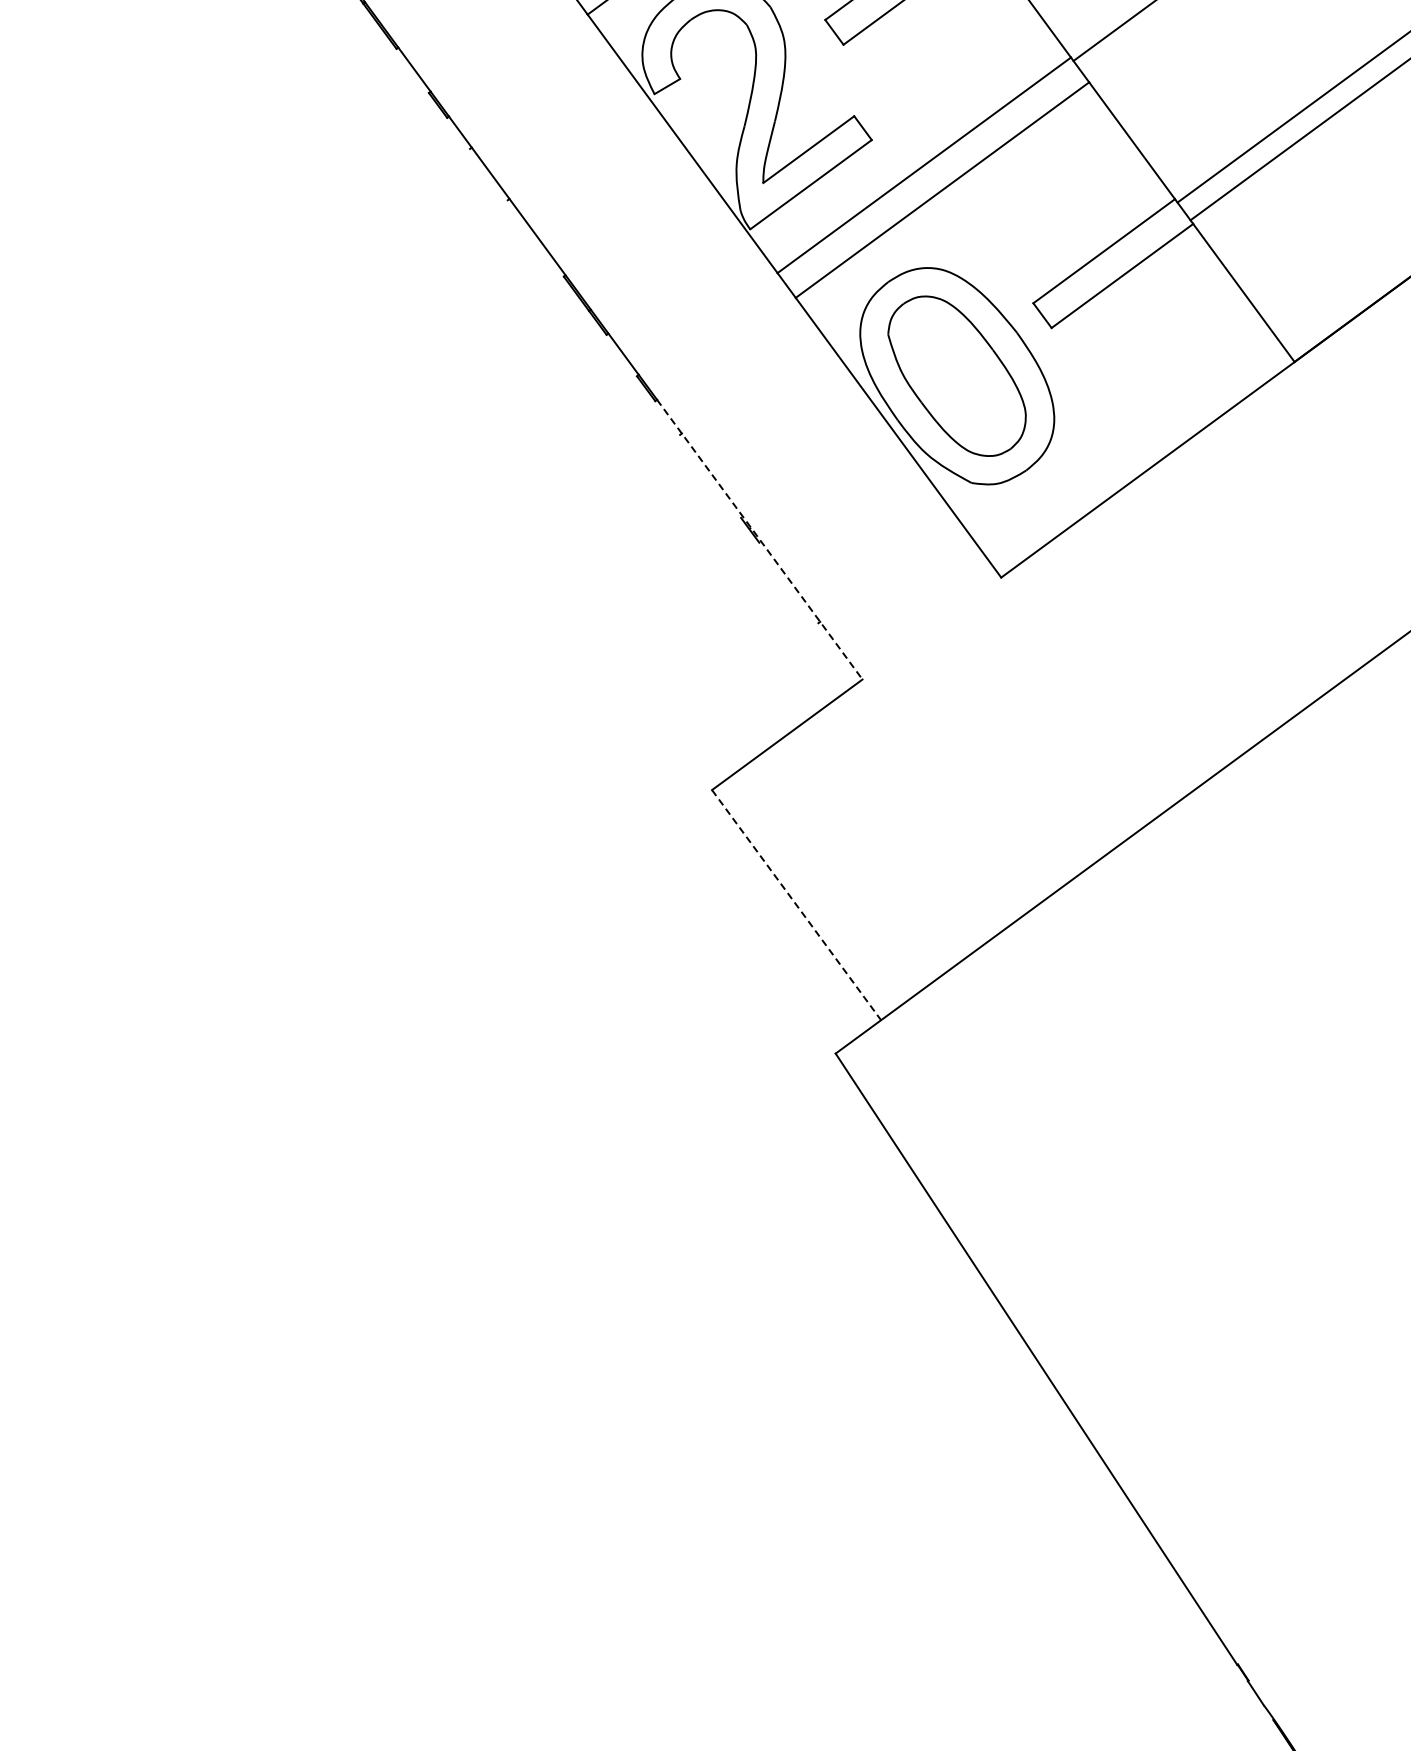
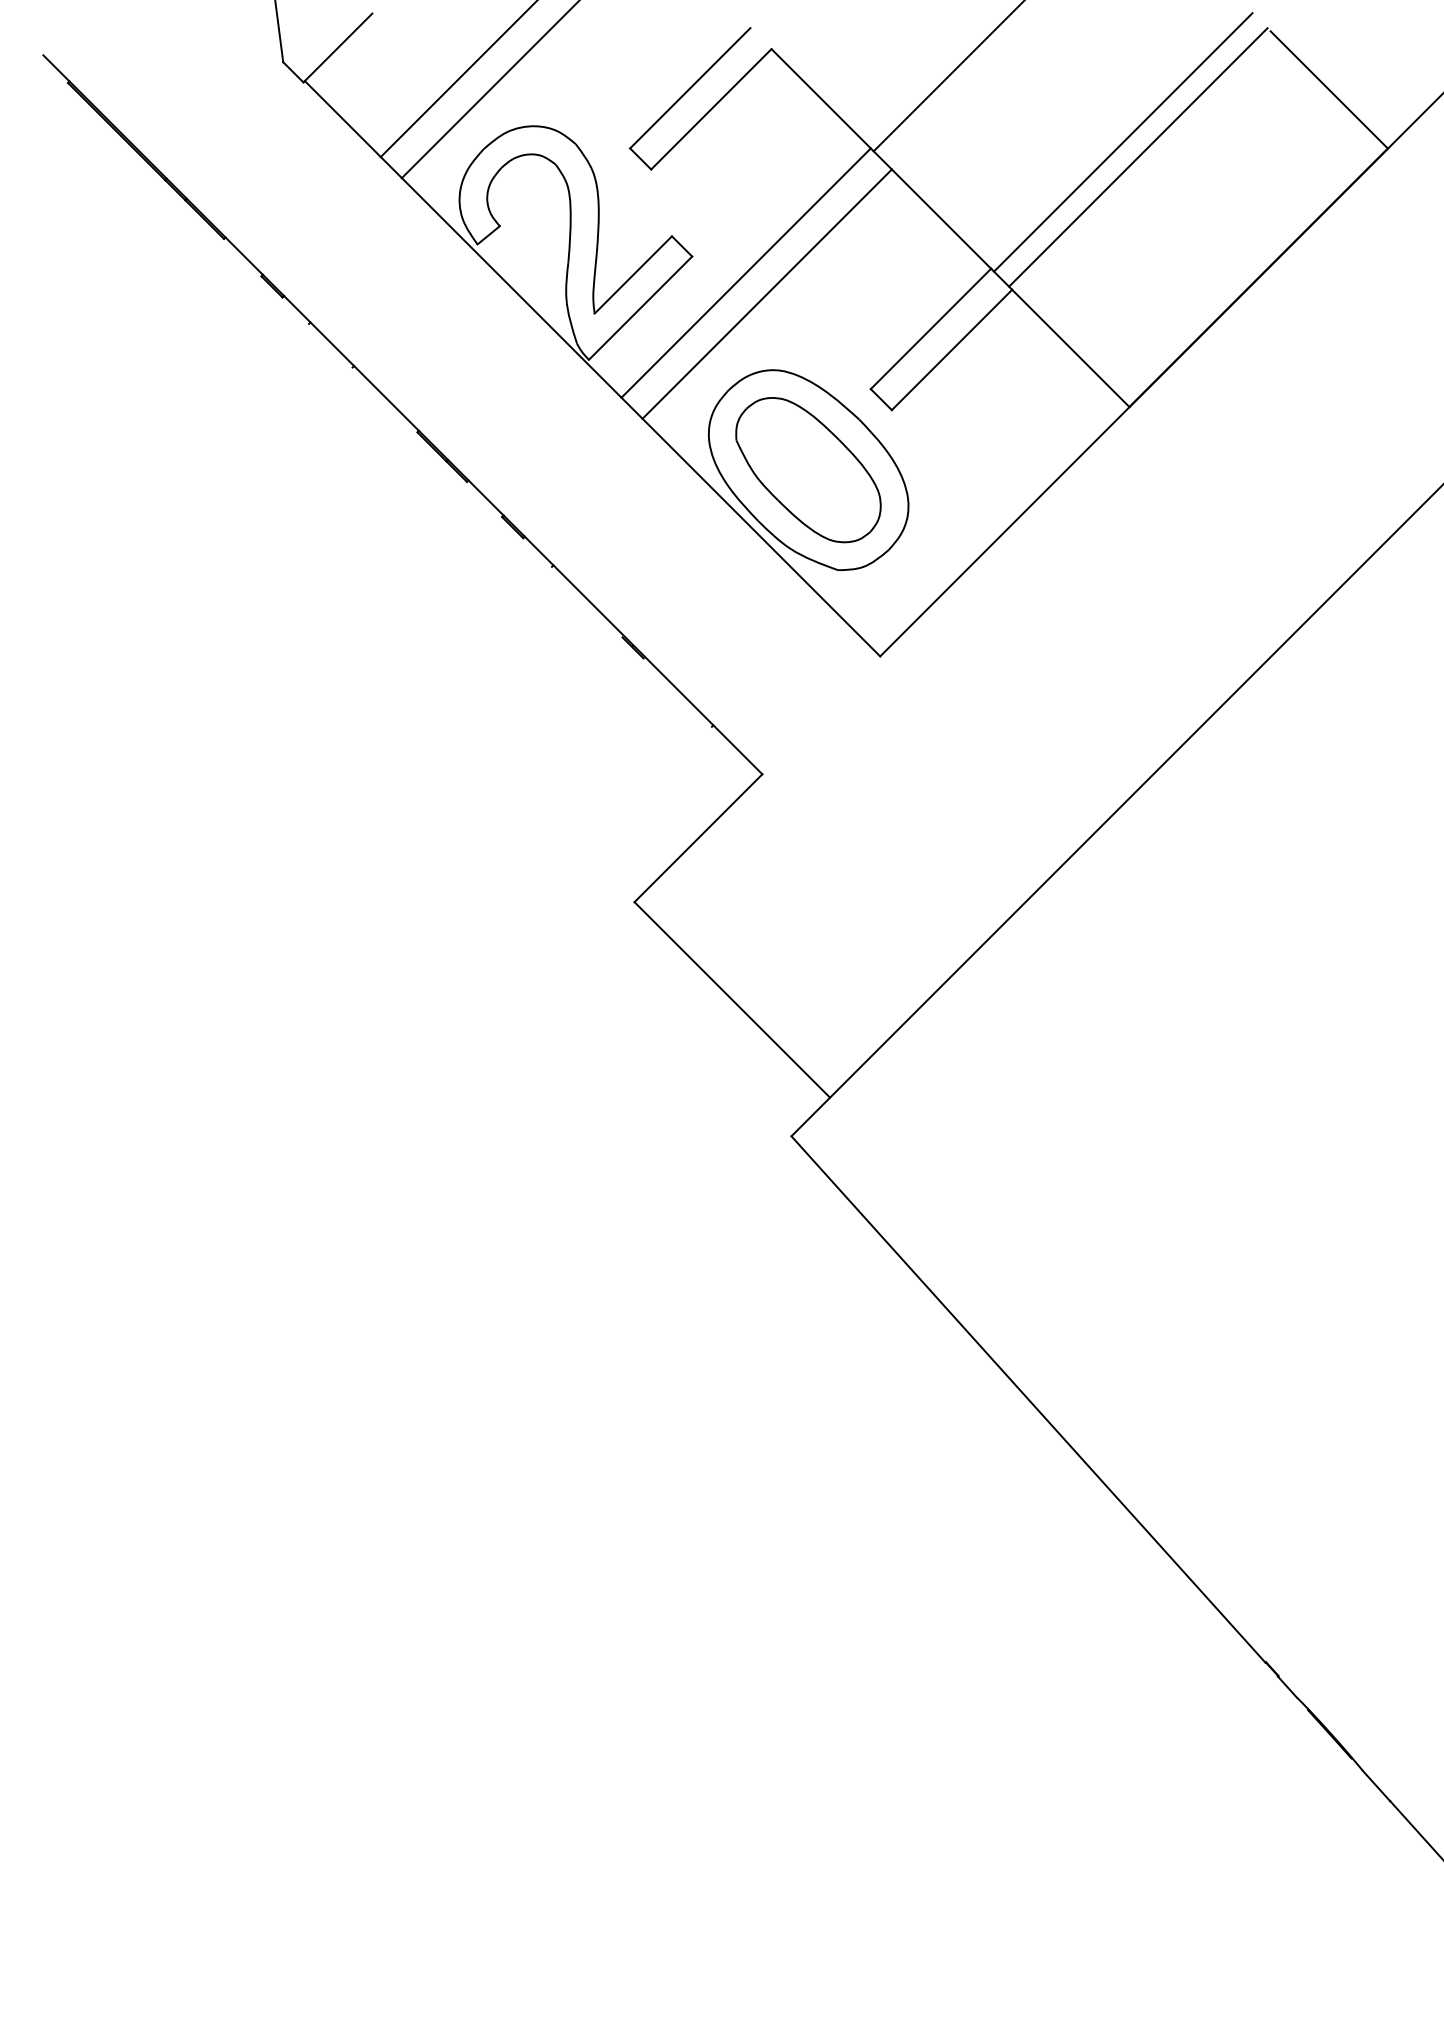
line: (759, 539) -> (643, 655), dashed -> solid
line: (796, 905) -> (732, 1000), dashed -> solid

